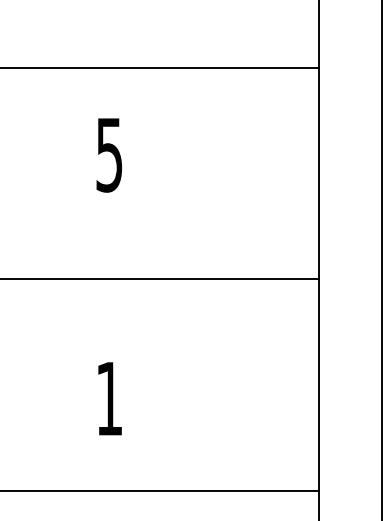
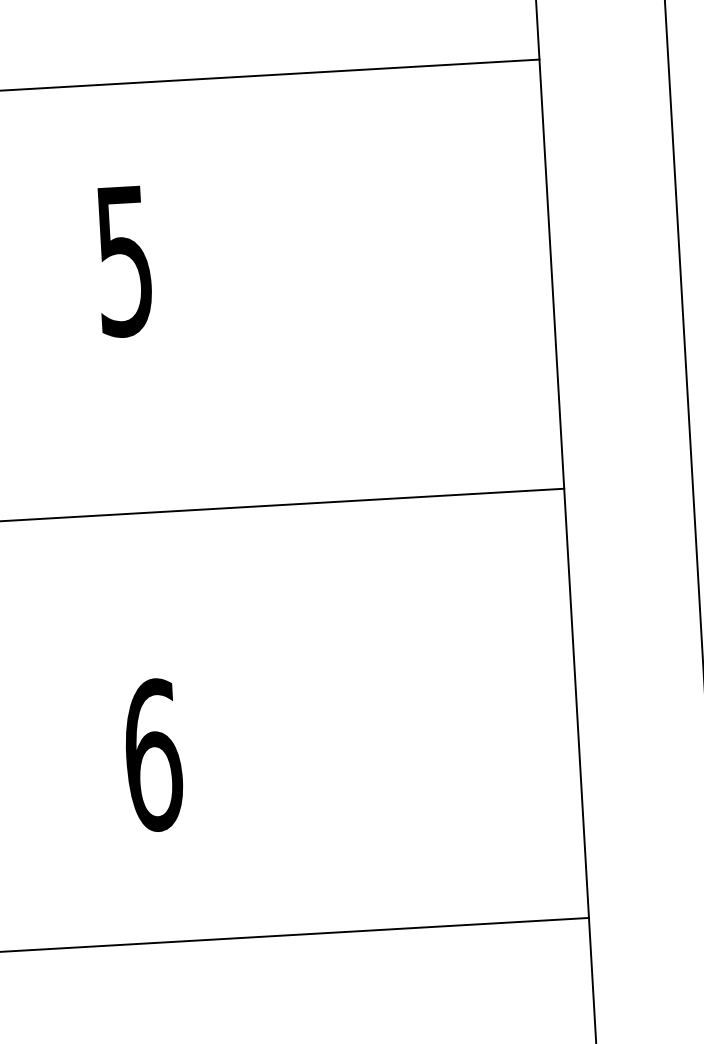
text: (109, 398) -> (153, 754), 1 -> 6

